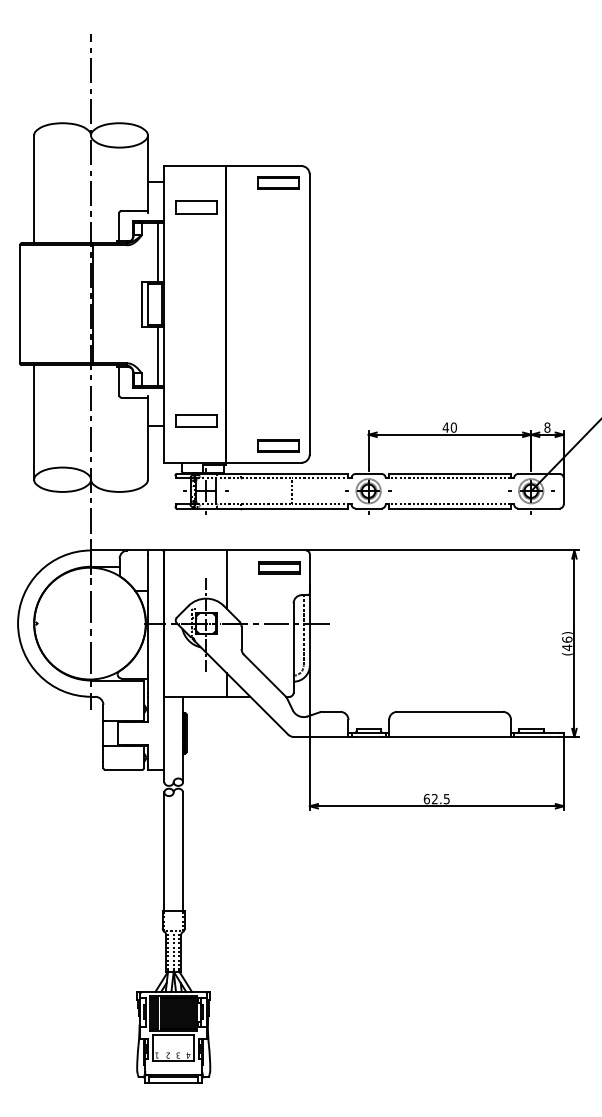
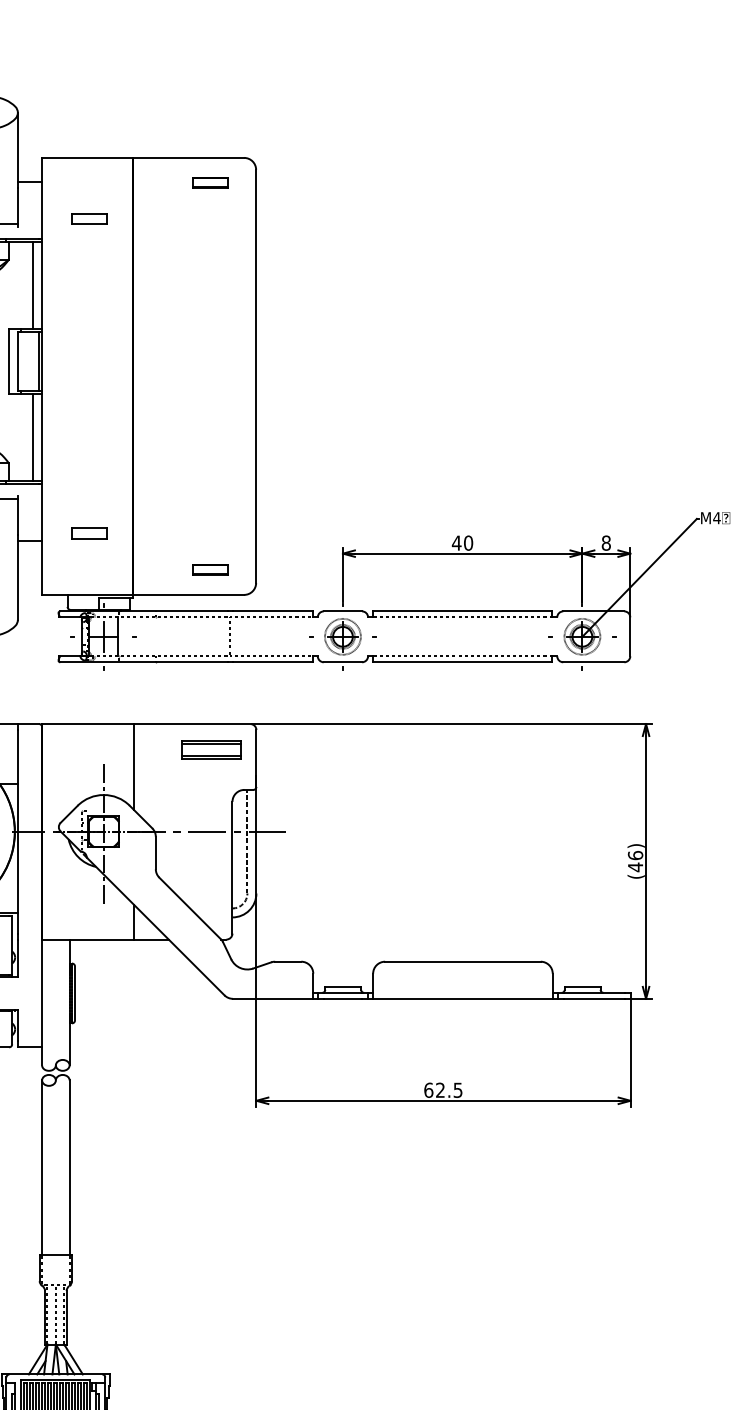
part: (278, 182) -> (210, 182), size x0.6
part: (196, 207) -> (89, 218), size x0.6
part: (196, 420) -> (89, 532), size x0.6
part: (278, 445) -> (210, 569), size x0.6

